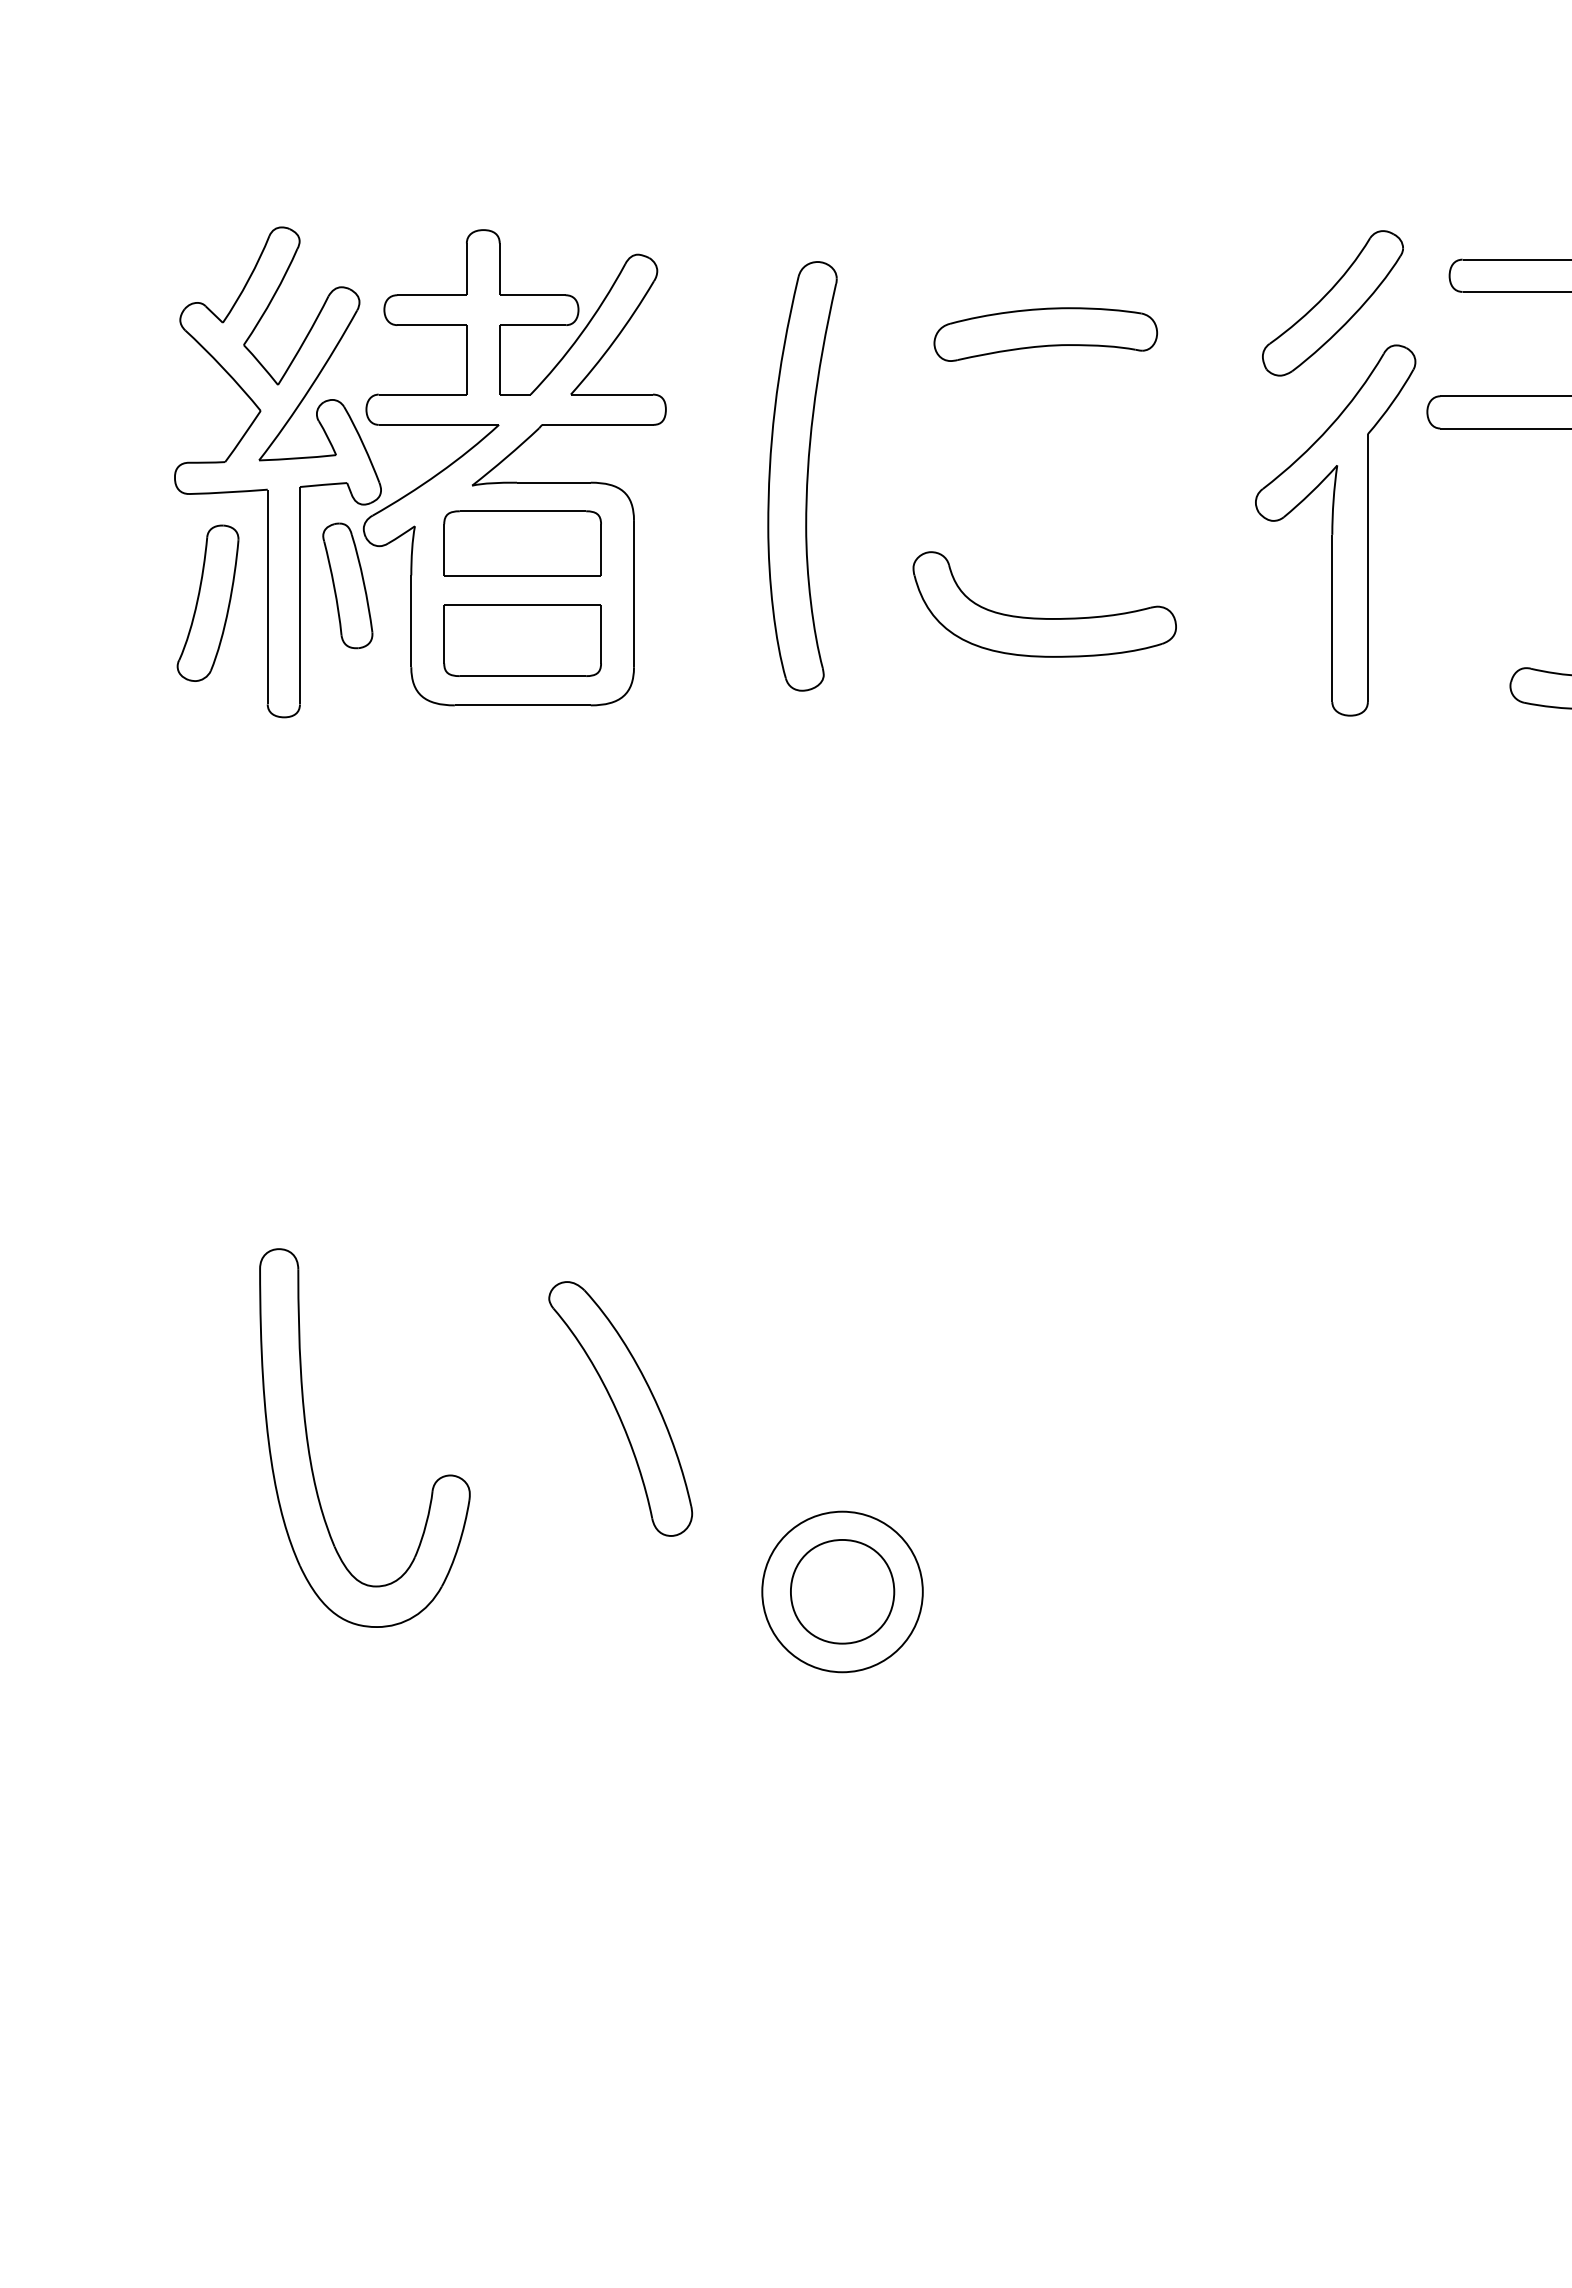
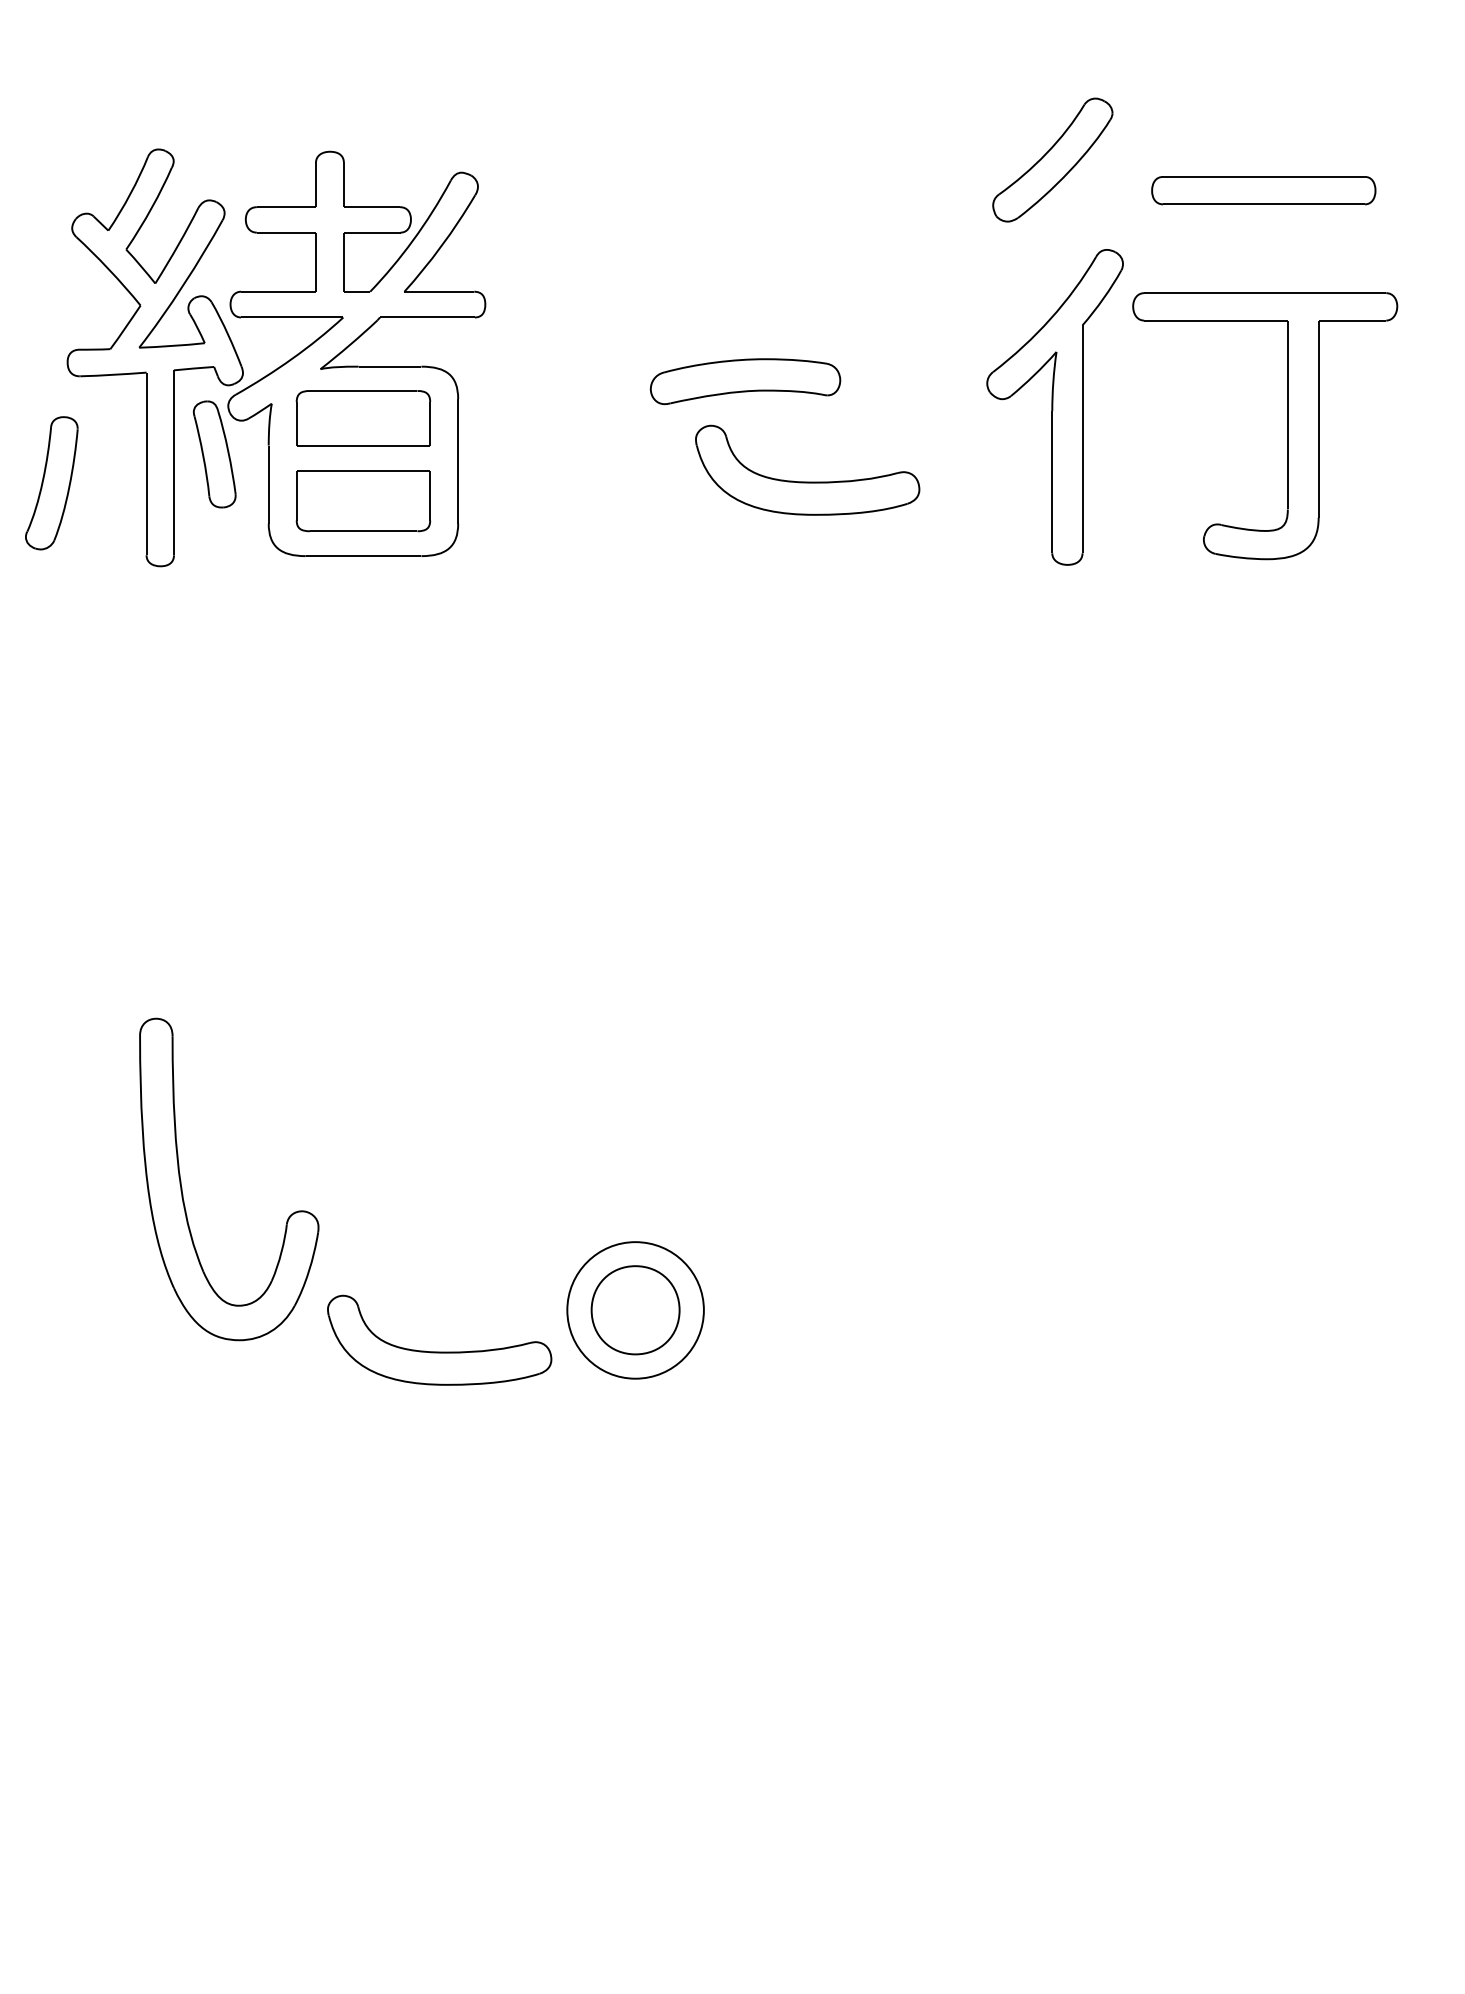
part: (1332, 302) -> (1052, 159), moved
part: (1045, 334) -> (745, 381), moved
part: (802, 476) -> (601, 361), removed
part: (207, 603) -> (51, 483), moved
part: (620, 1408) -> (446, 1154), removed
part: (612, 1640) -> (439, 1351), added

